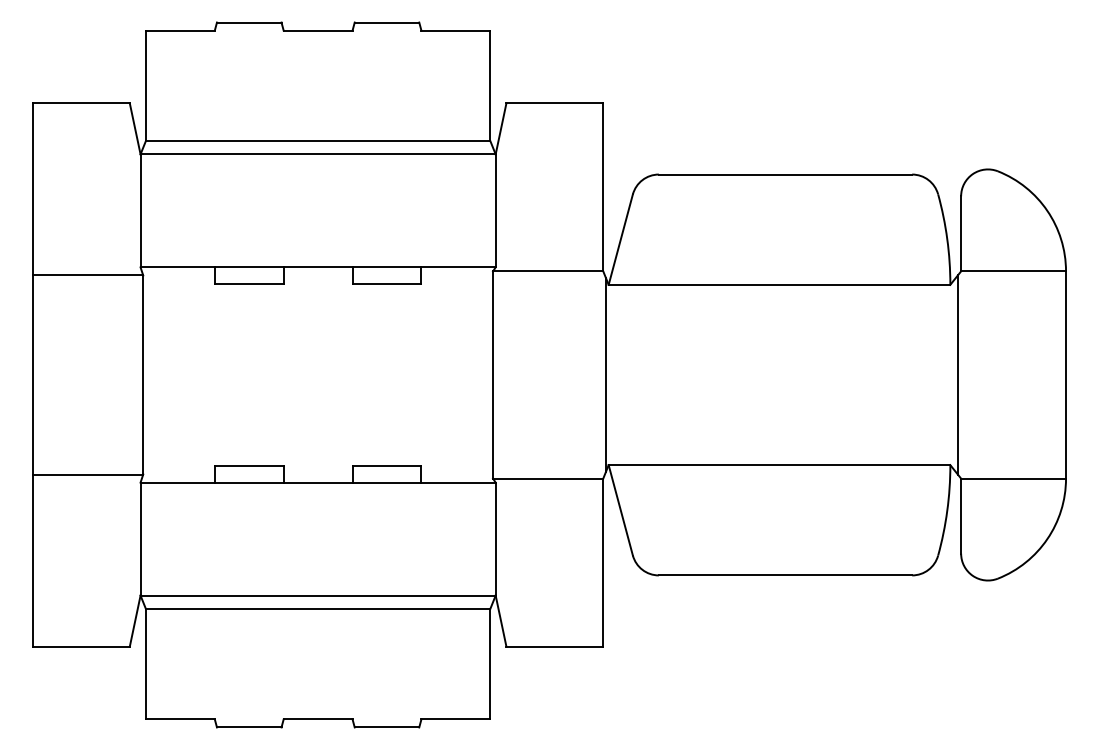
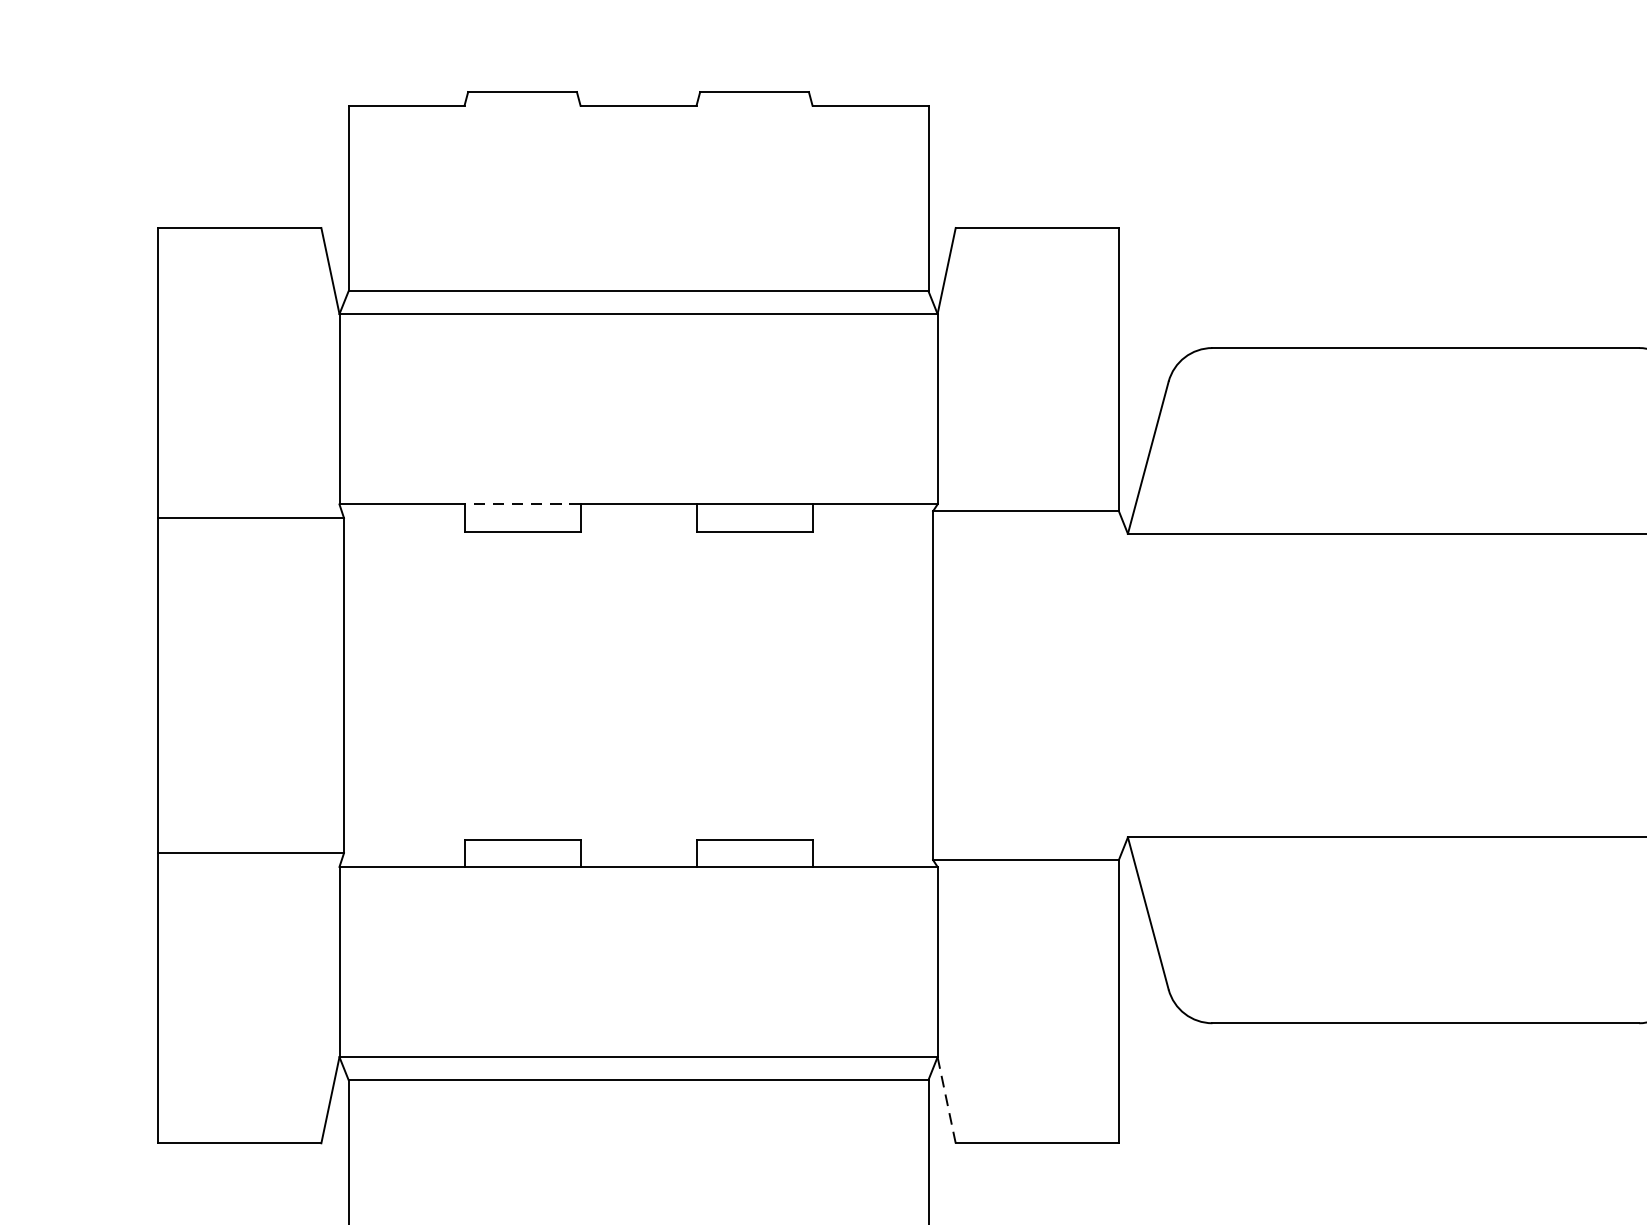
line: (248, 267) -> (521, 504), solid -> dashed
line: (605, 374) -> (1122, 684), removed
line: (500, 620) -> (945, 1099), solid -> dashed

